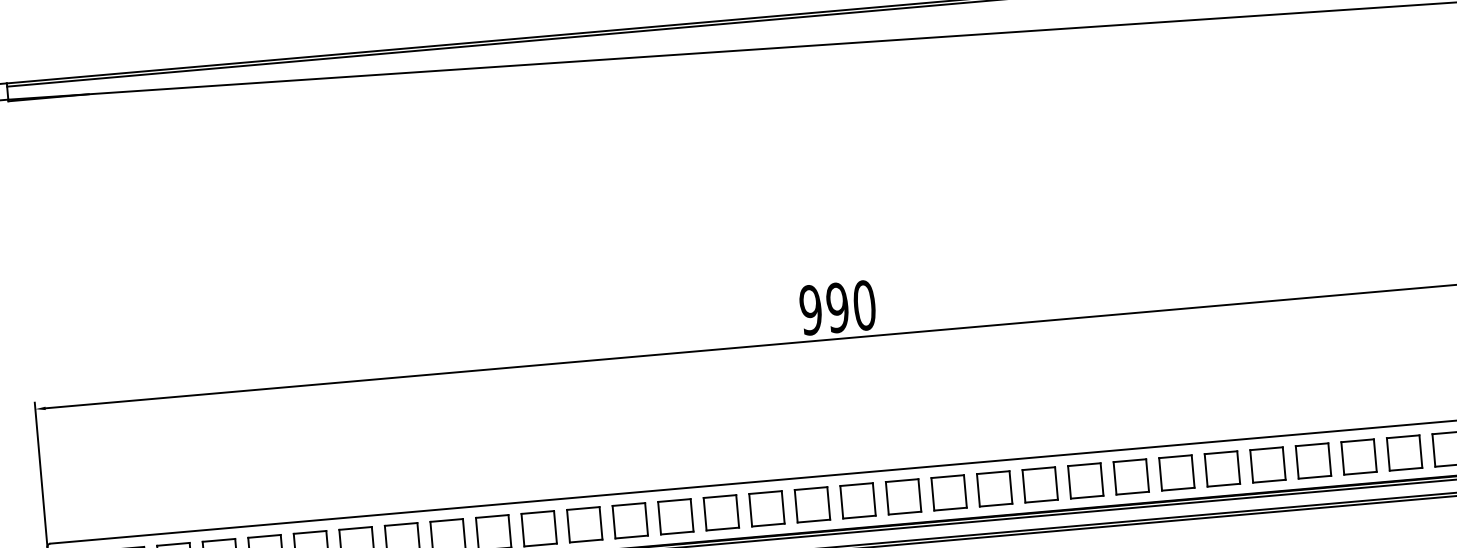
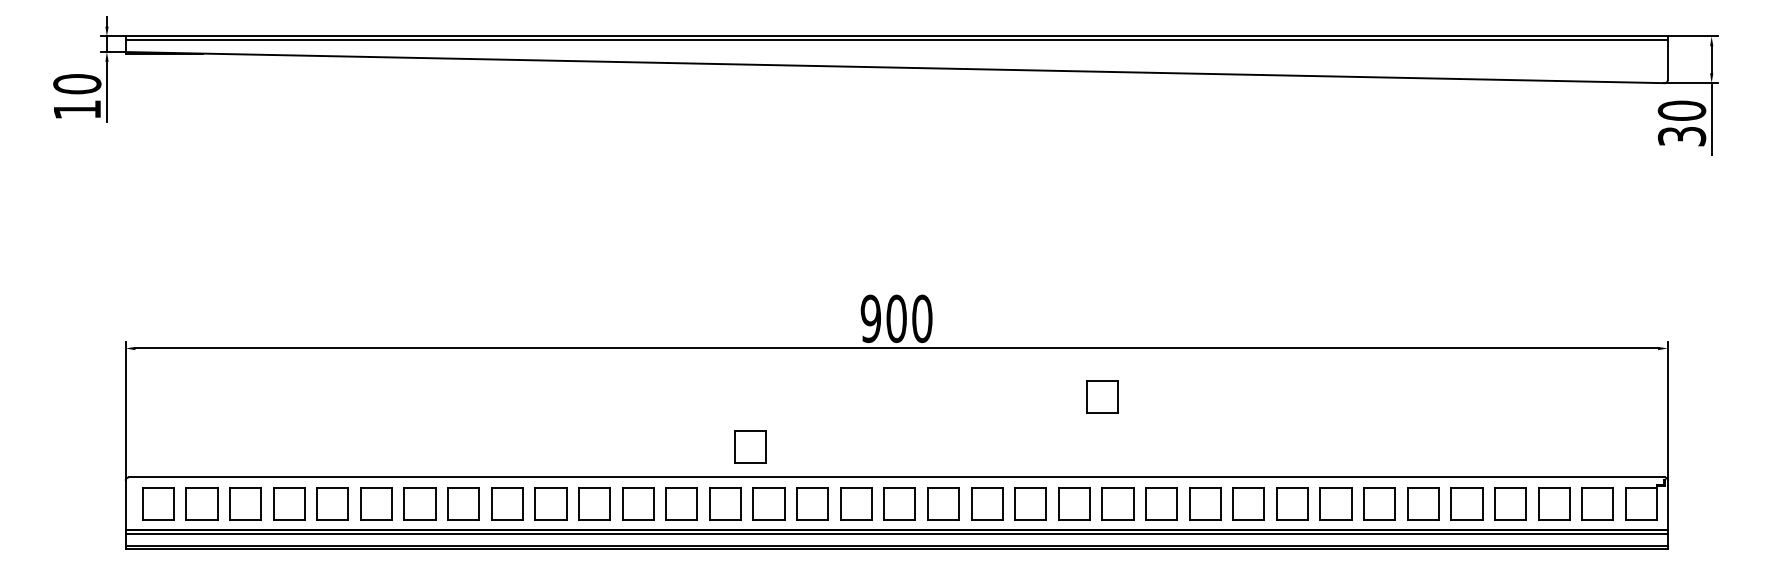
text: (837, 308) -> (896, 319), 990 -> 900
part: (1059, 370) -> (1102, 396), added
part: (696, 454) -> (750, 446), added

